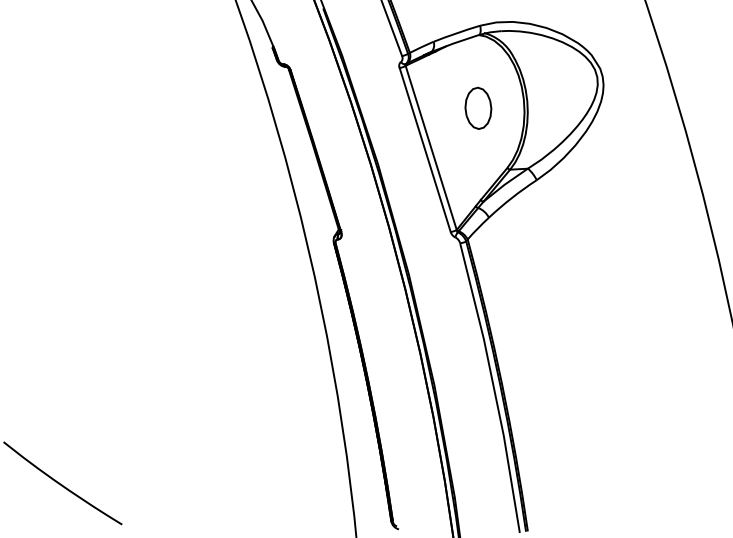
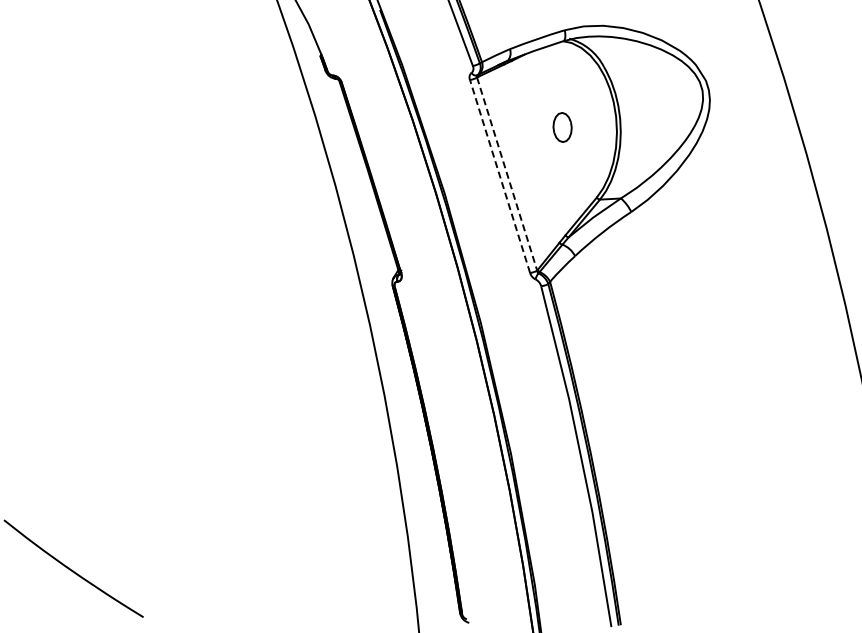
part: (478, 108) -> (562, 127), size x0.6
line: (431, 148) -> (507, 174), solid -> dashed
line: (424, 149) -> (499, 175), solid -> dashed

